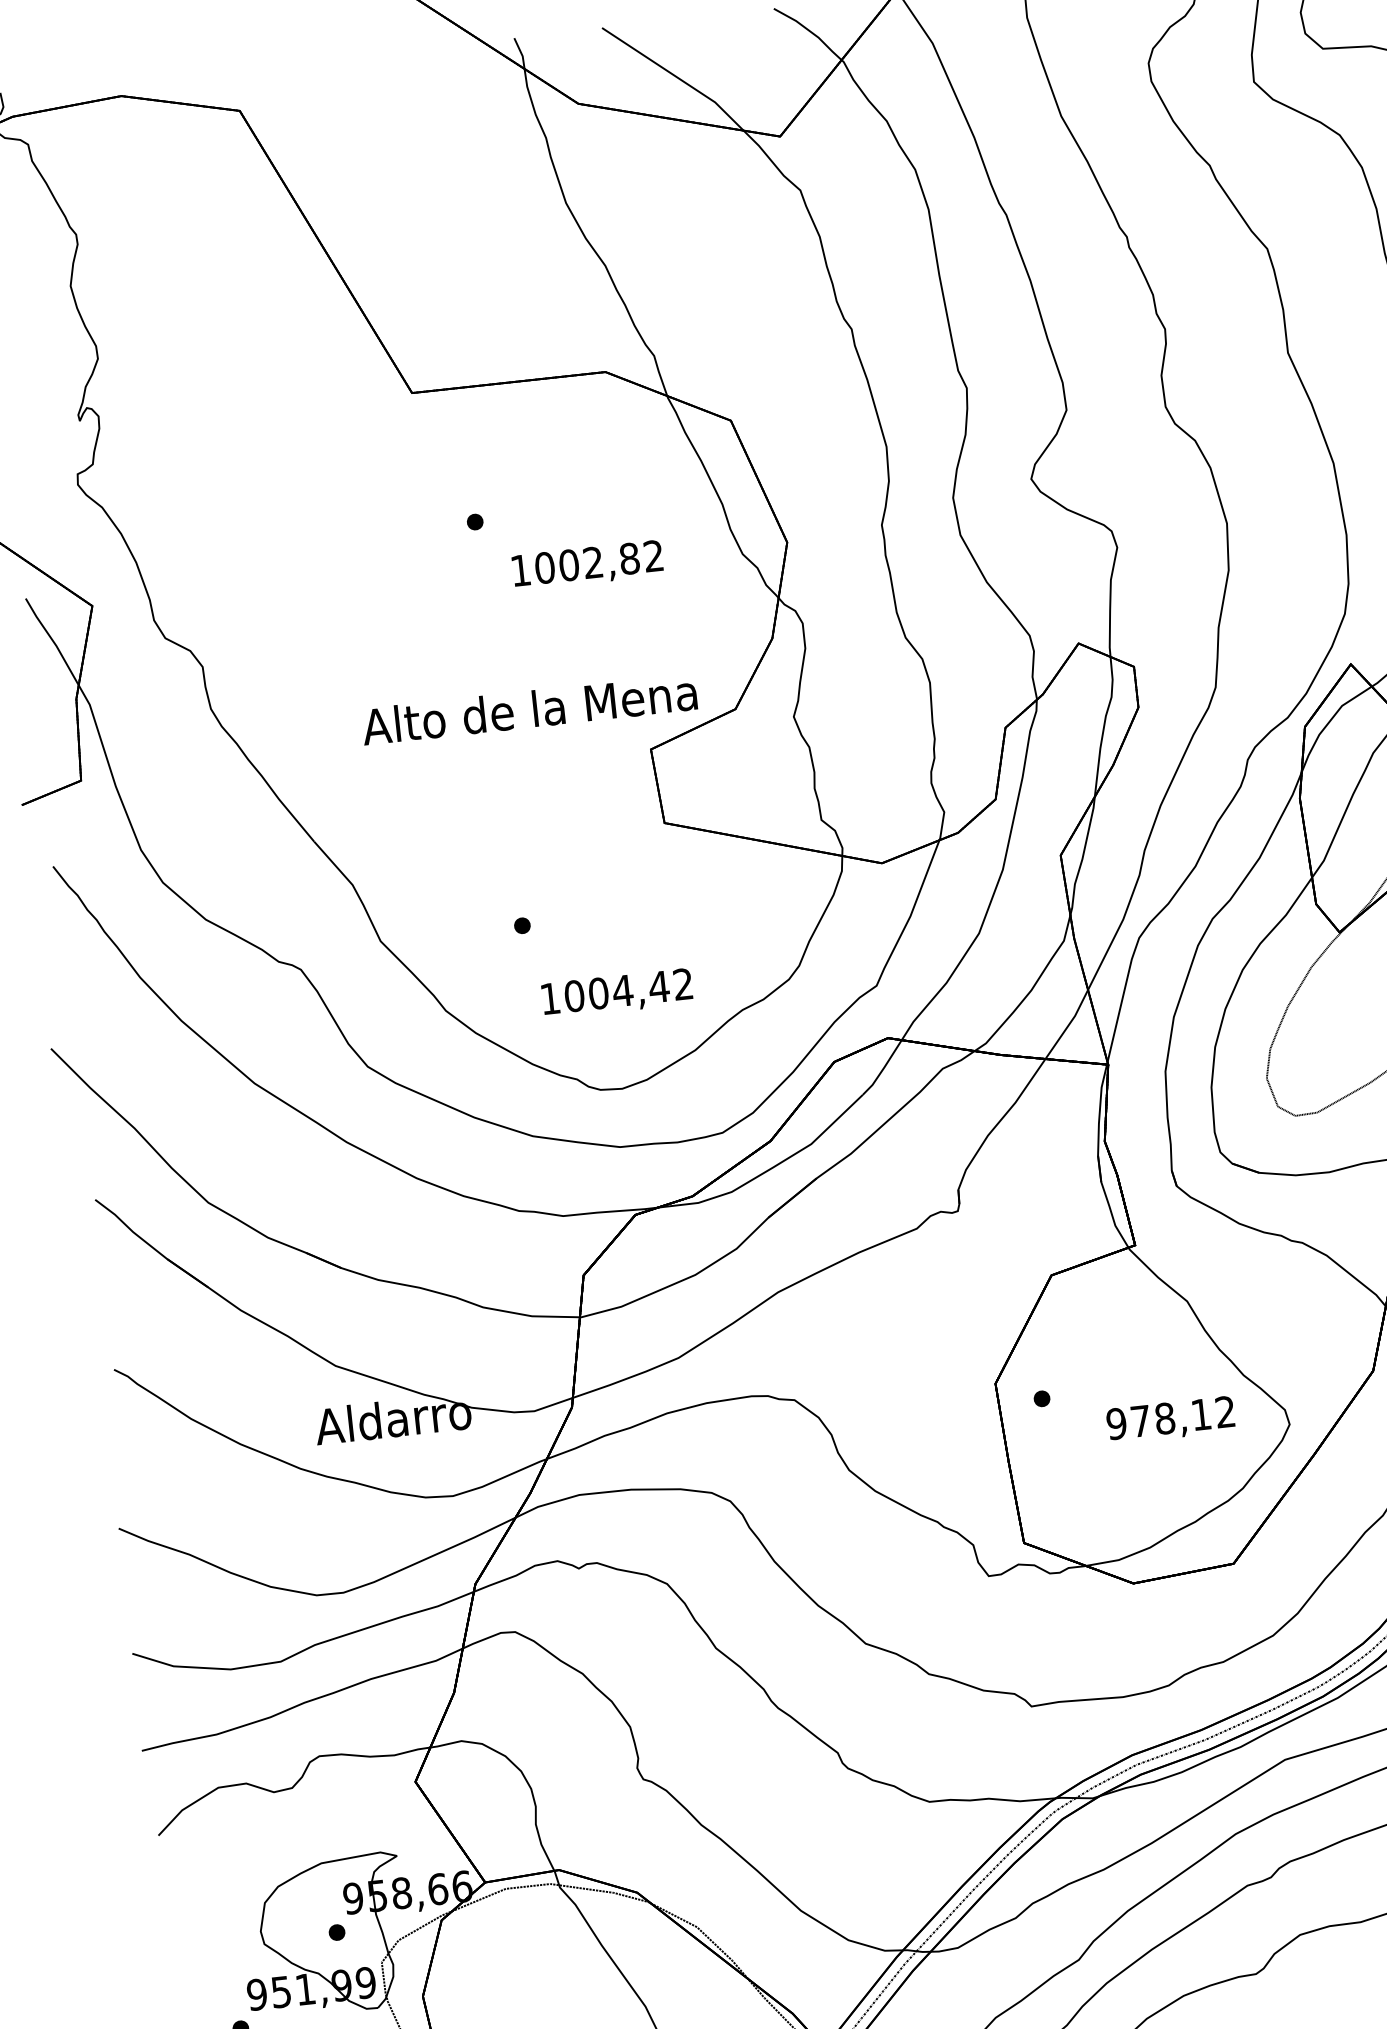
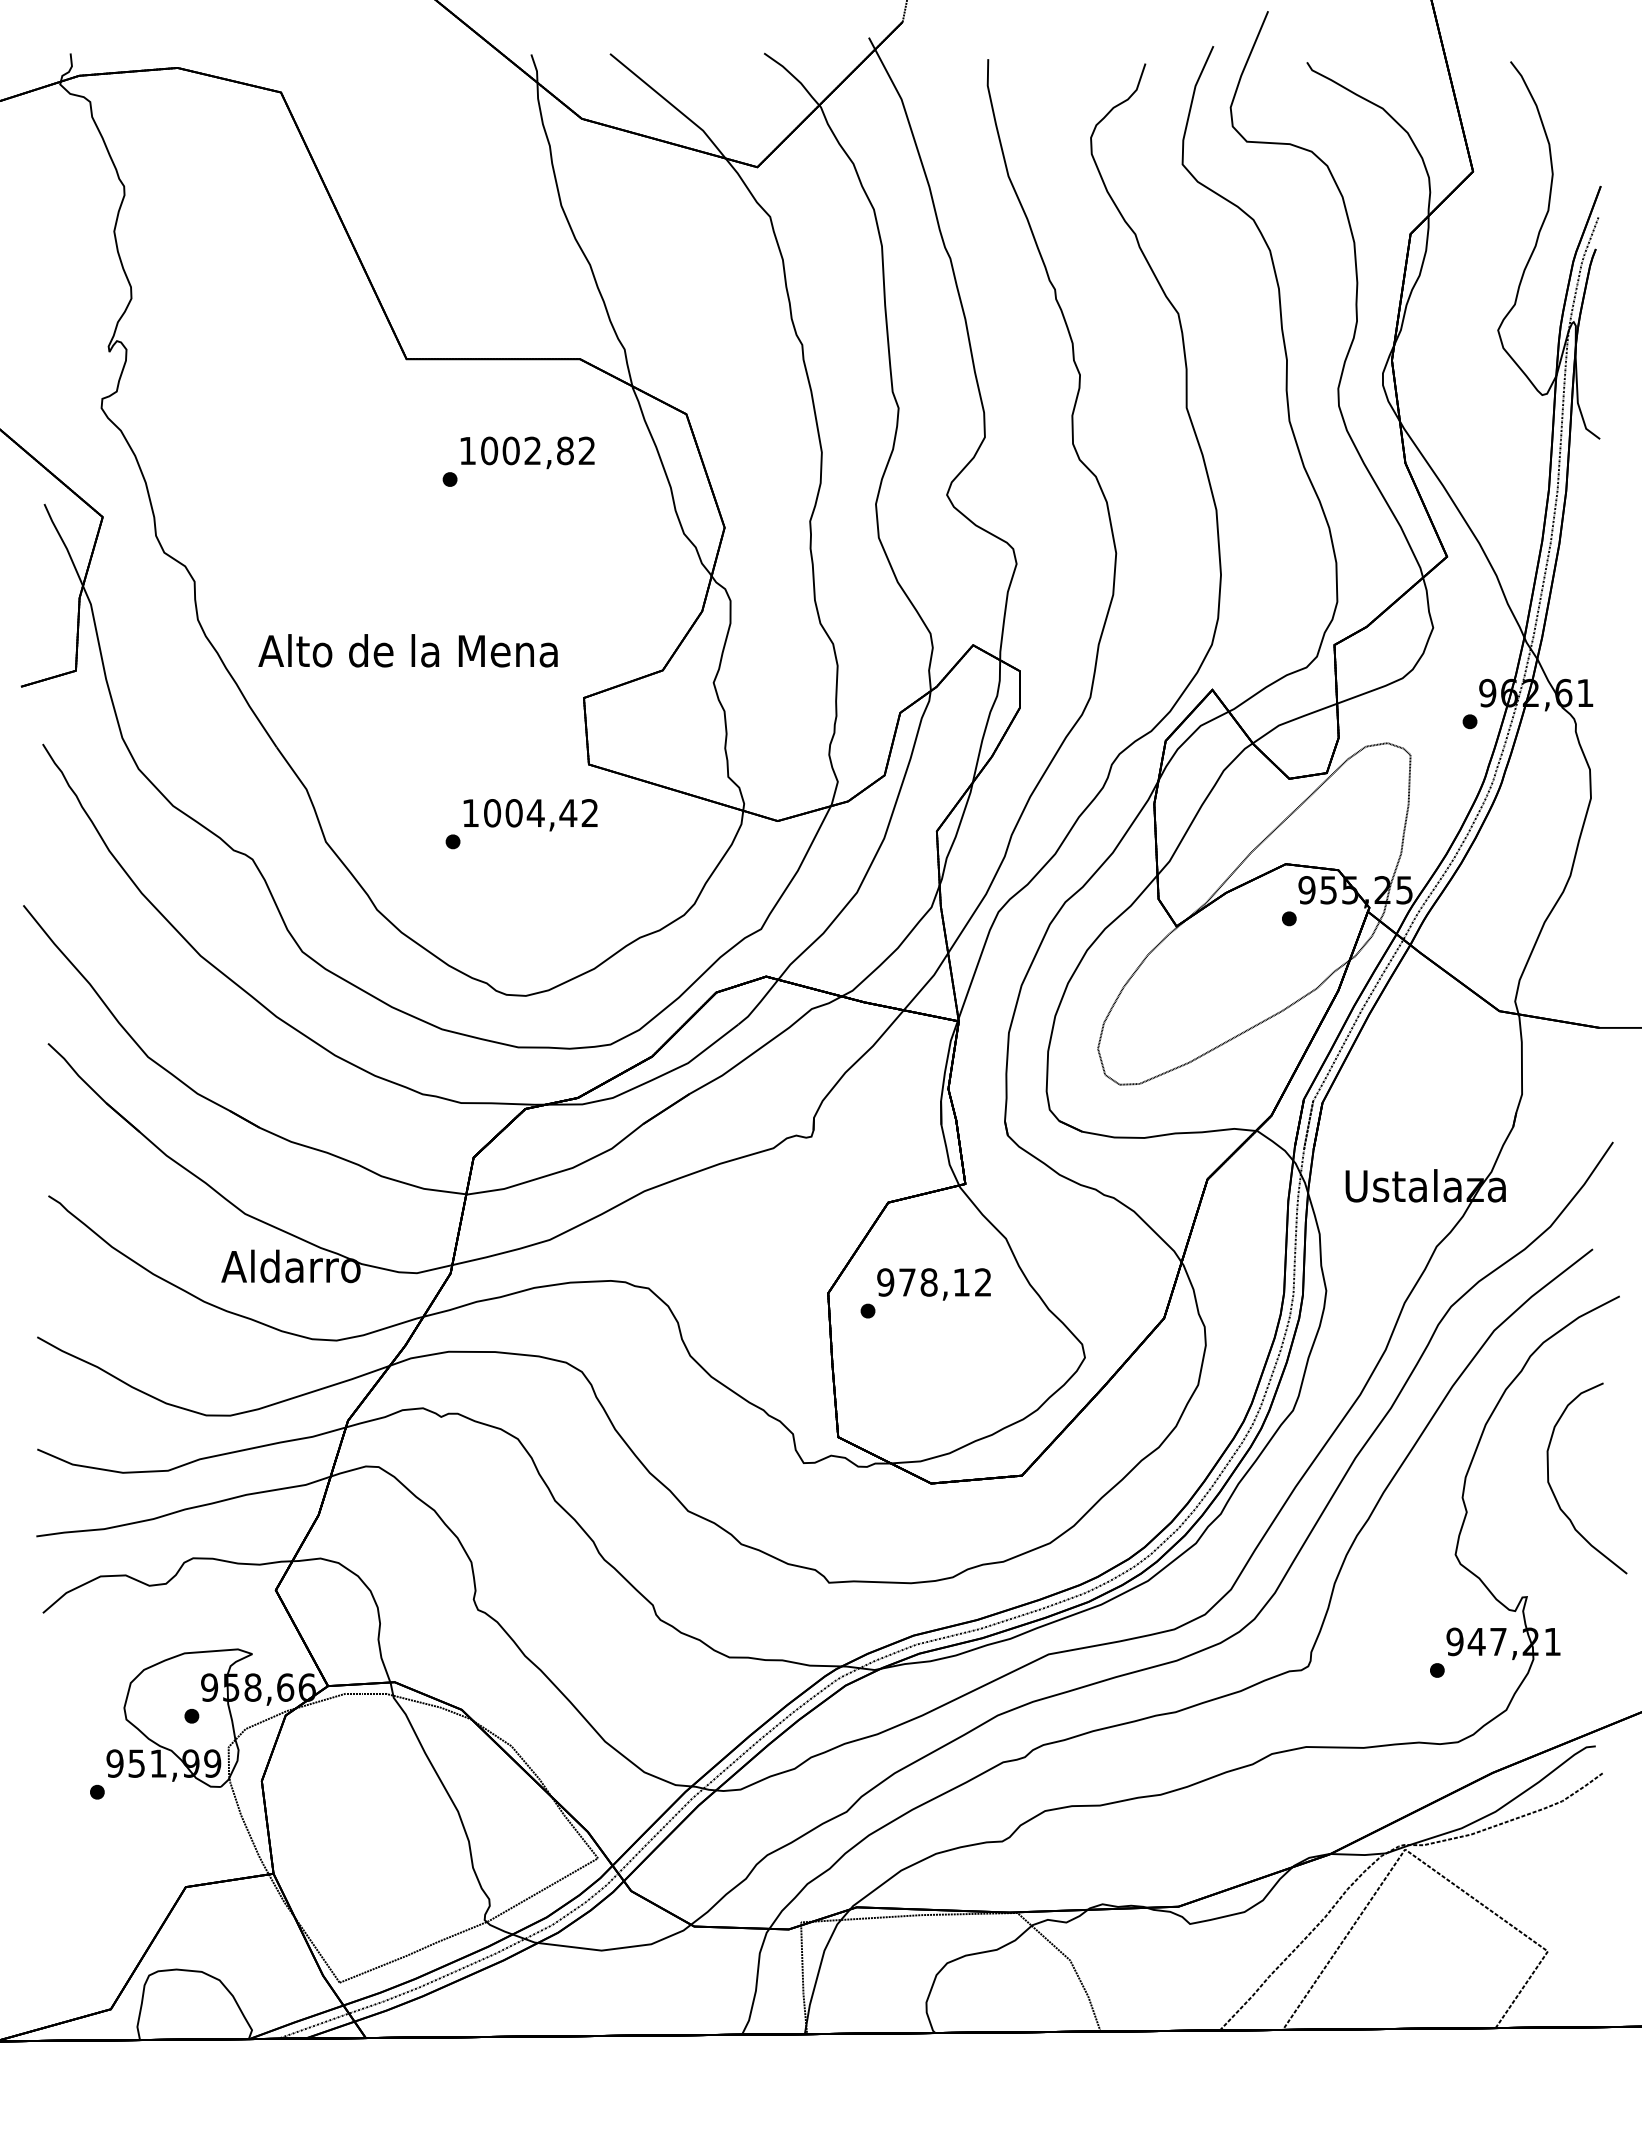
text: (587, 565) -> (527, 452), moved
text: (528, 709) -> (407, 650), moved
text: (617, 994) -> (530, 815), moved
text: (1170, 1420) -> (933, 1284), moved

